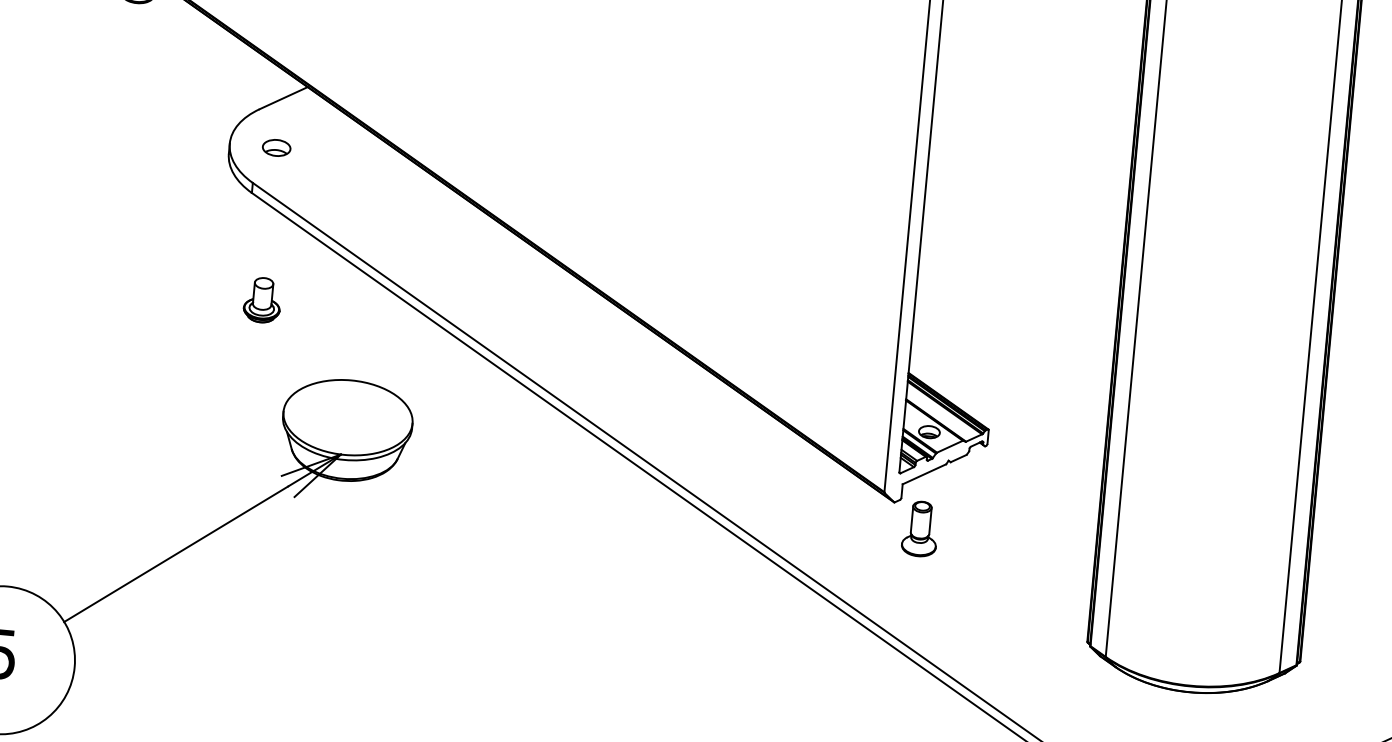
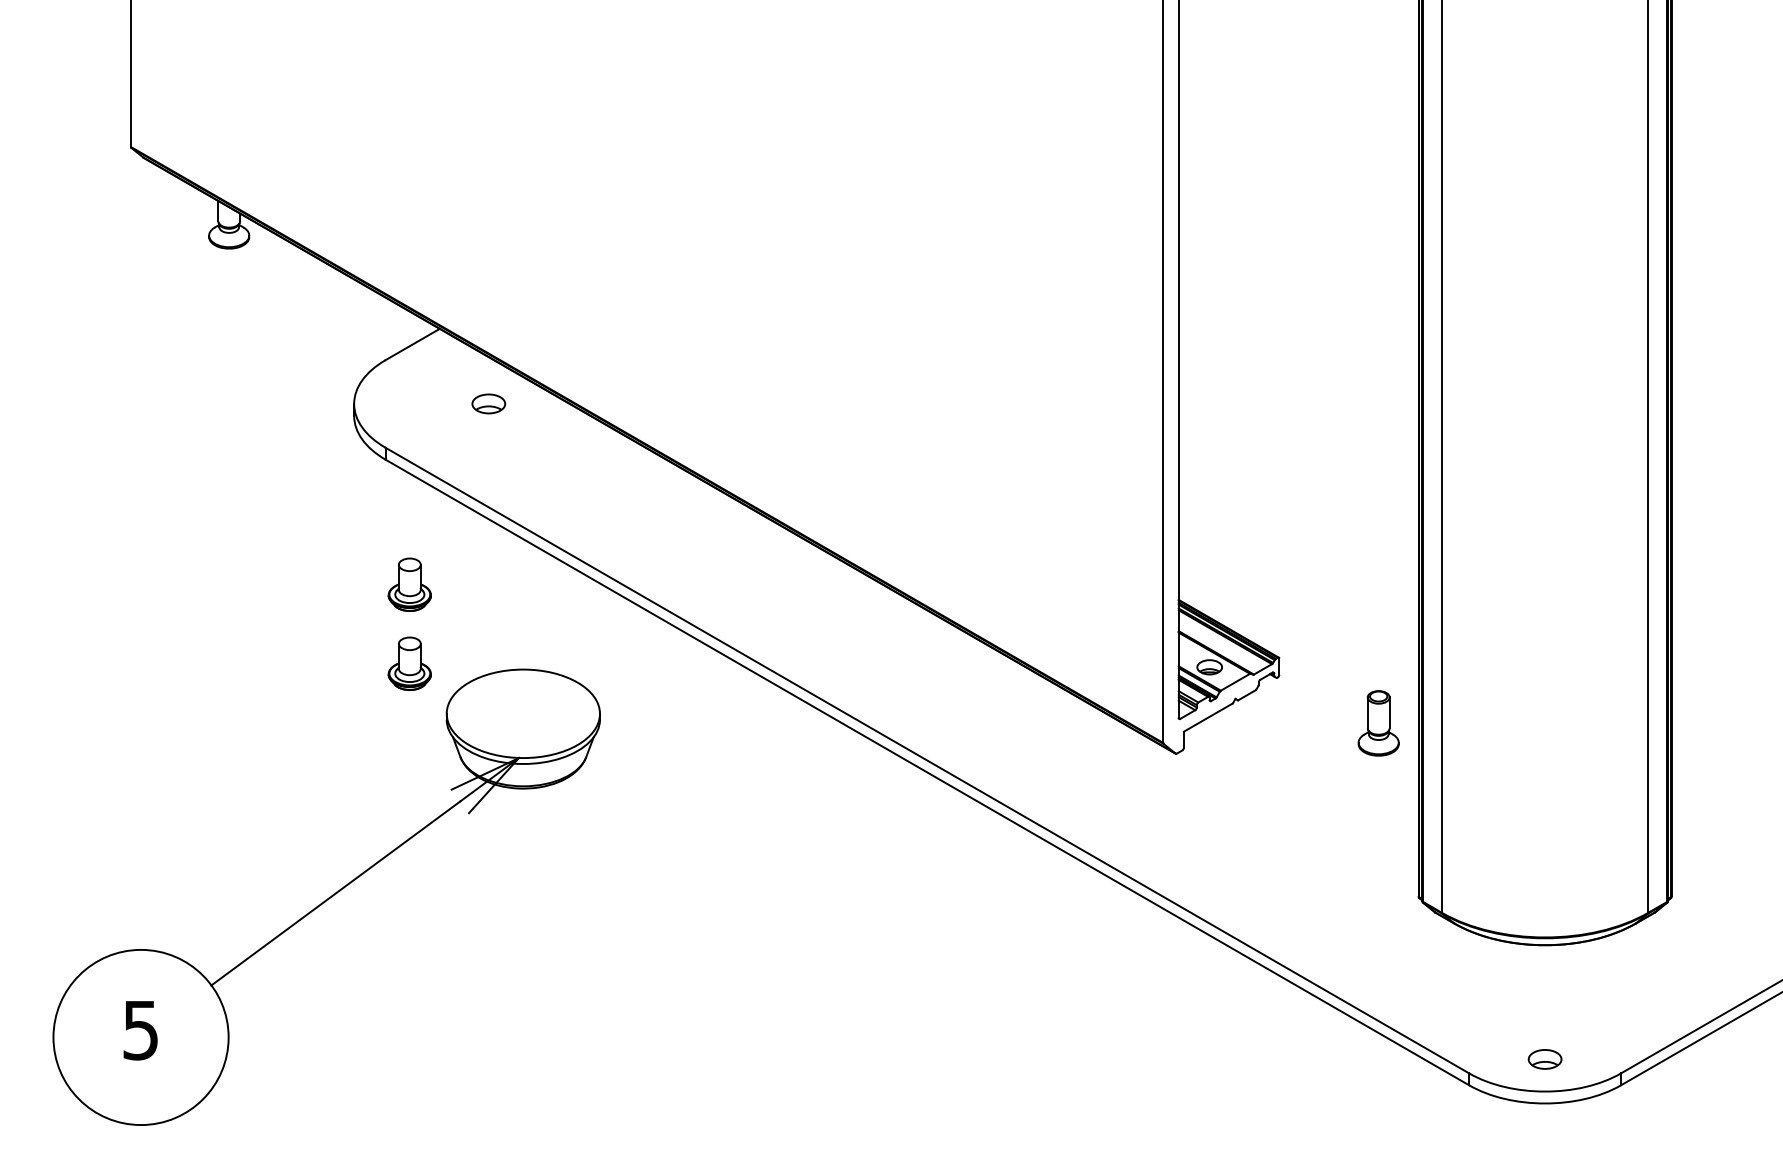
part: (276, 147) -> (488, 403), moved
part: (256, 366) -> (409, 663), added
part: (920, 529) -> (1378, 723), moved

